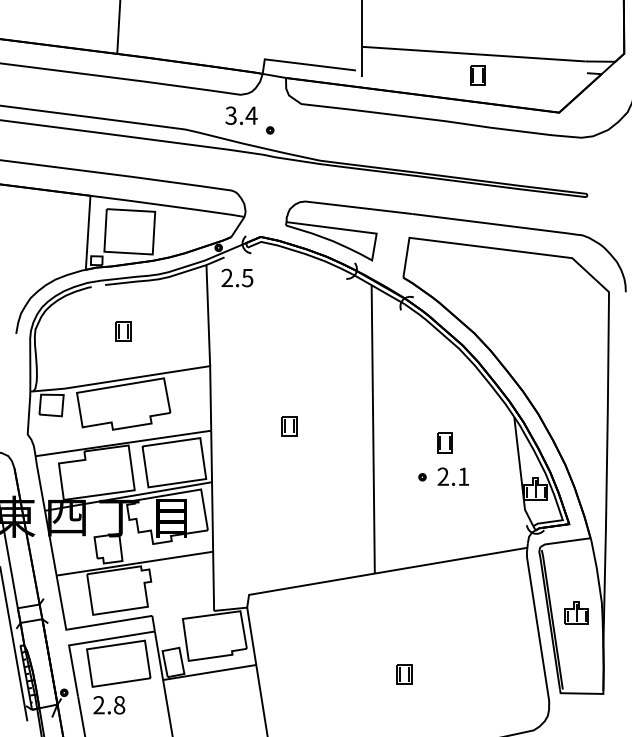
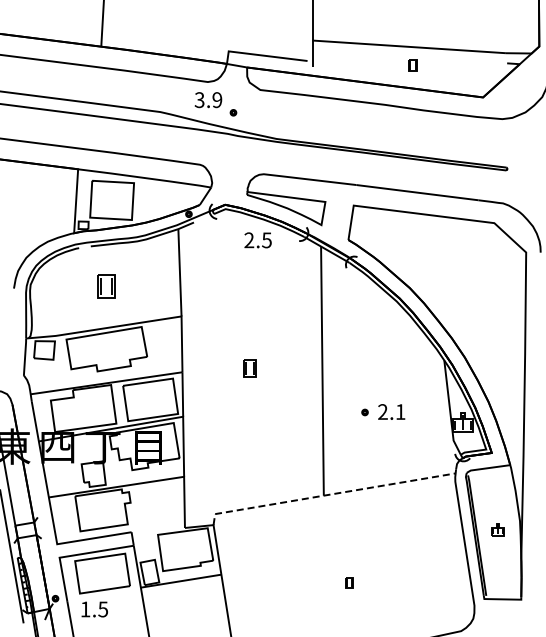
part: (477, 75) -> (412, 65), size x0.7
text: (251, 116) -> (217, 100), 3.4 -> 3.9
text: (236, 278) -> (257, 240), moved
part: (123, 331) -> (106, 286), size x1.4
part: (445, 442) -> (384, 382), removed
line: (380, 572) -> (328, 494), solid -> dashed
part: (575, 612) -> (497, 529), size x0.6
part: (404, 674) -> (349, 582), size x0.6
text: (109, 705) -> (94, 609), 2.8 -> 1.5

